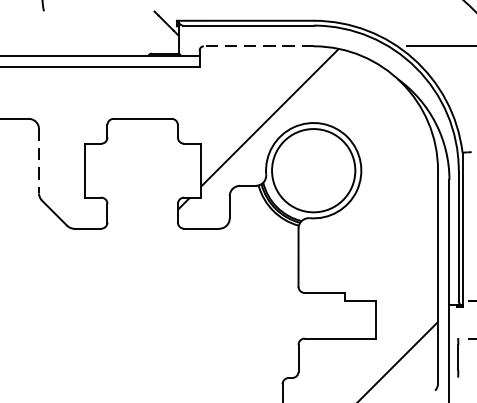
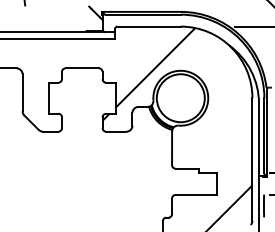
line: (259, 46) -> (149, 26), dashed -> solid
line: (38, 162) -> (22, 93), dashed -> solid

